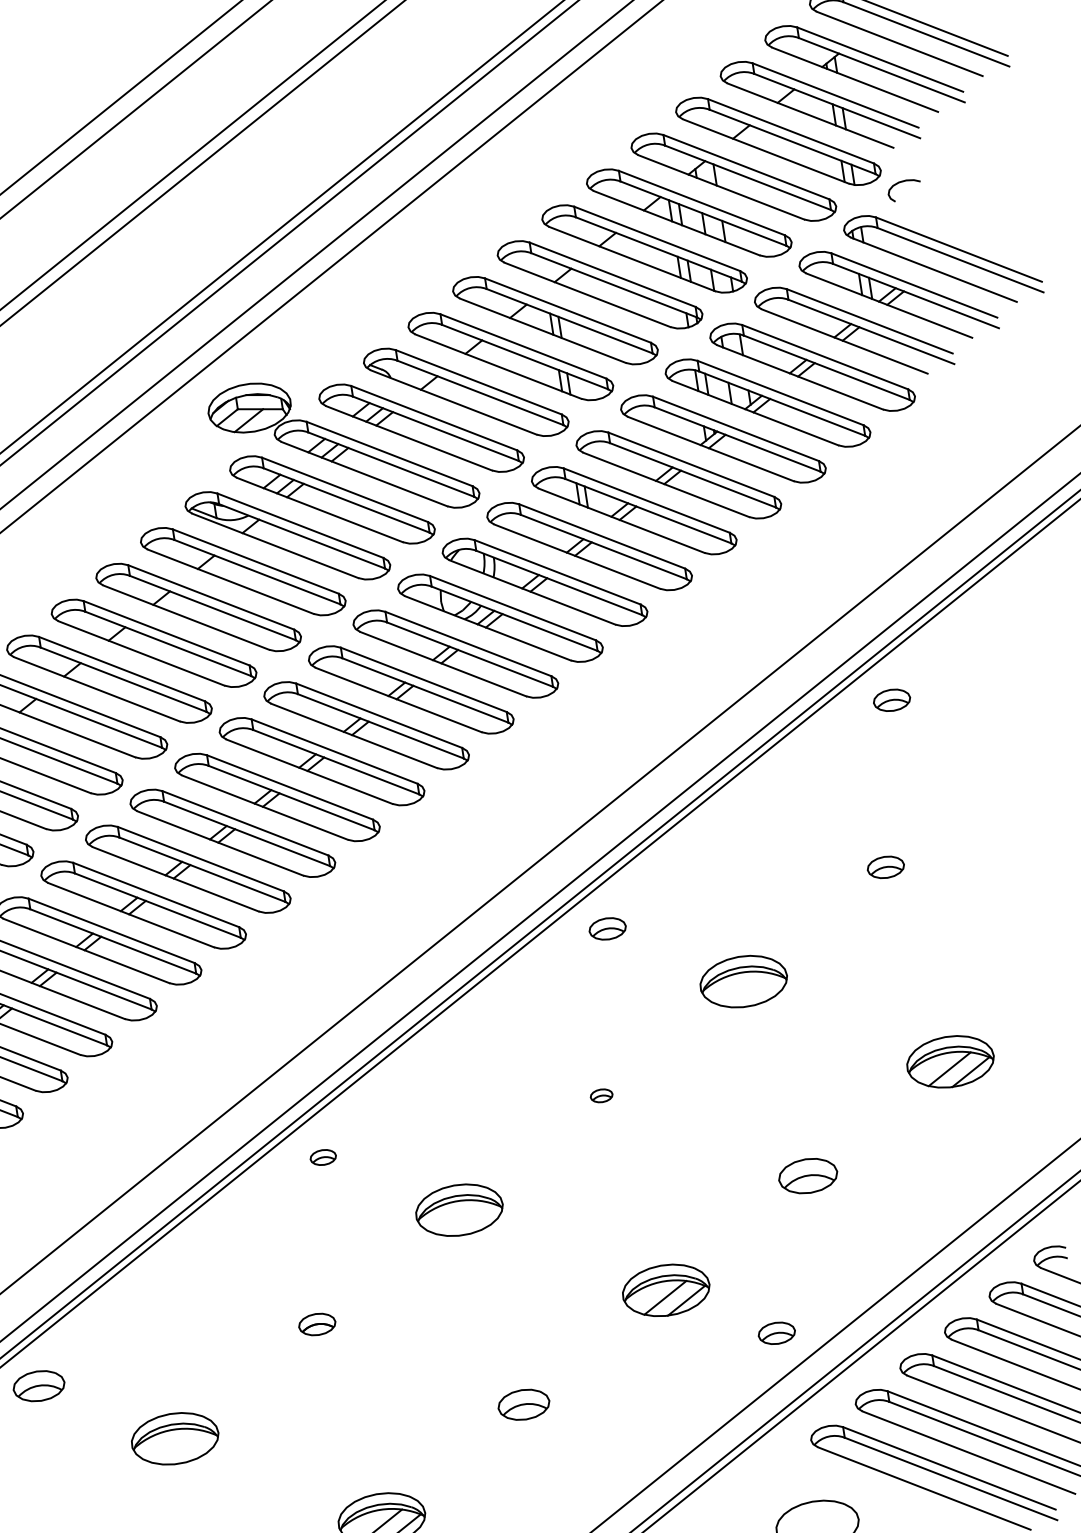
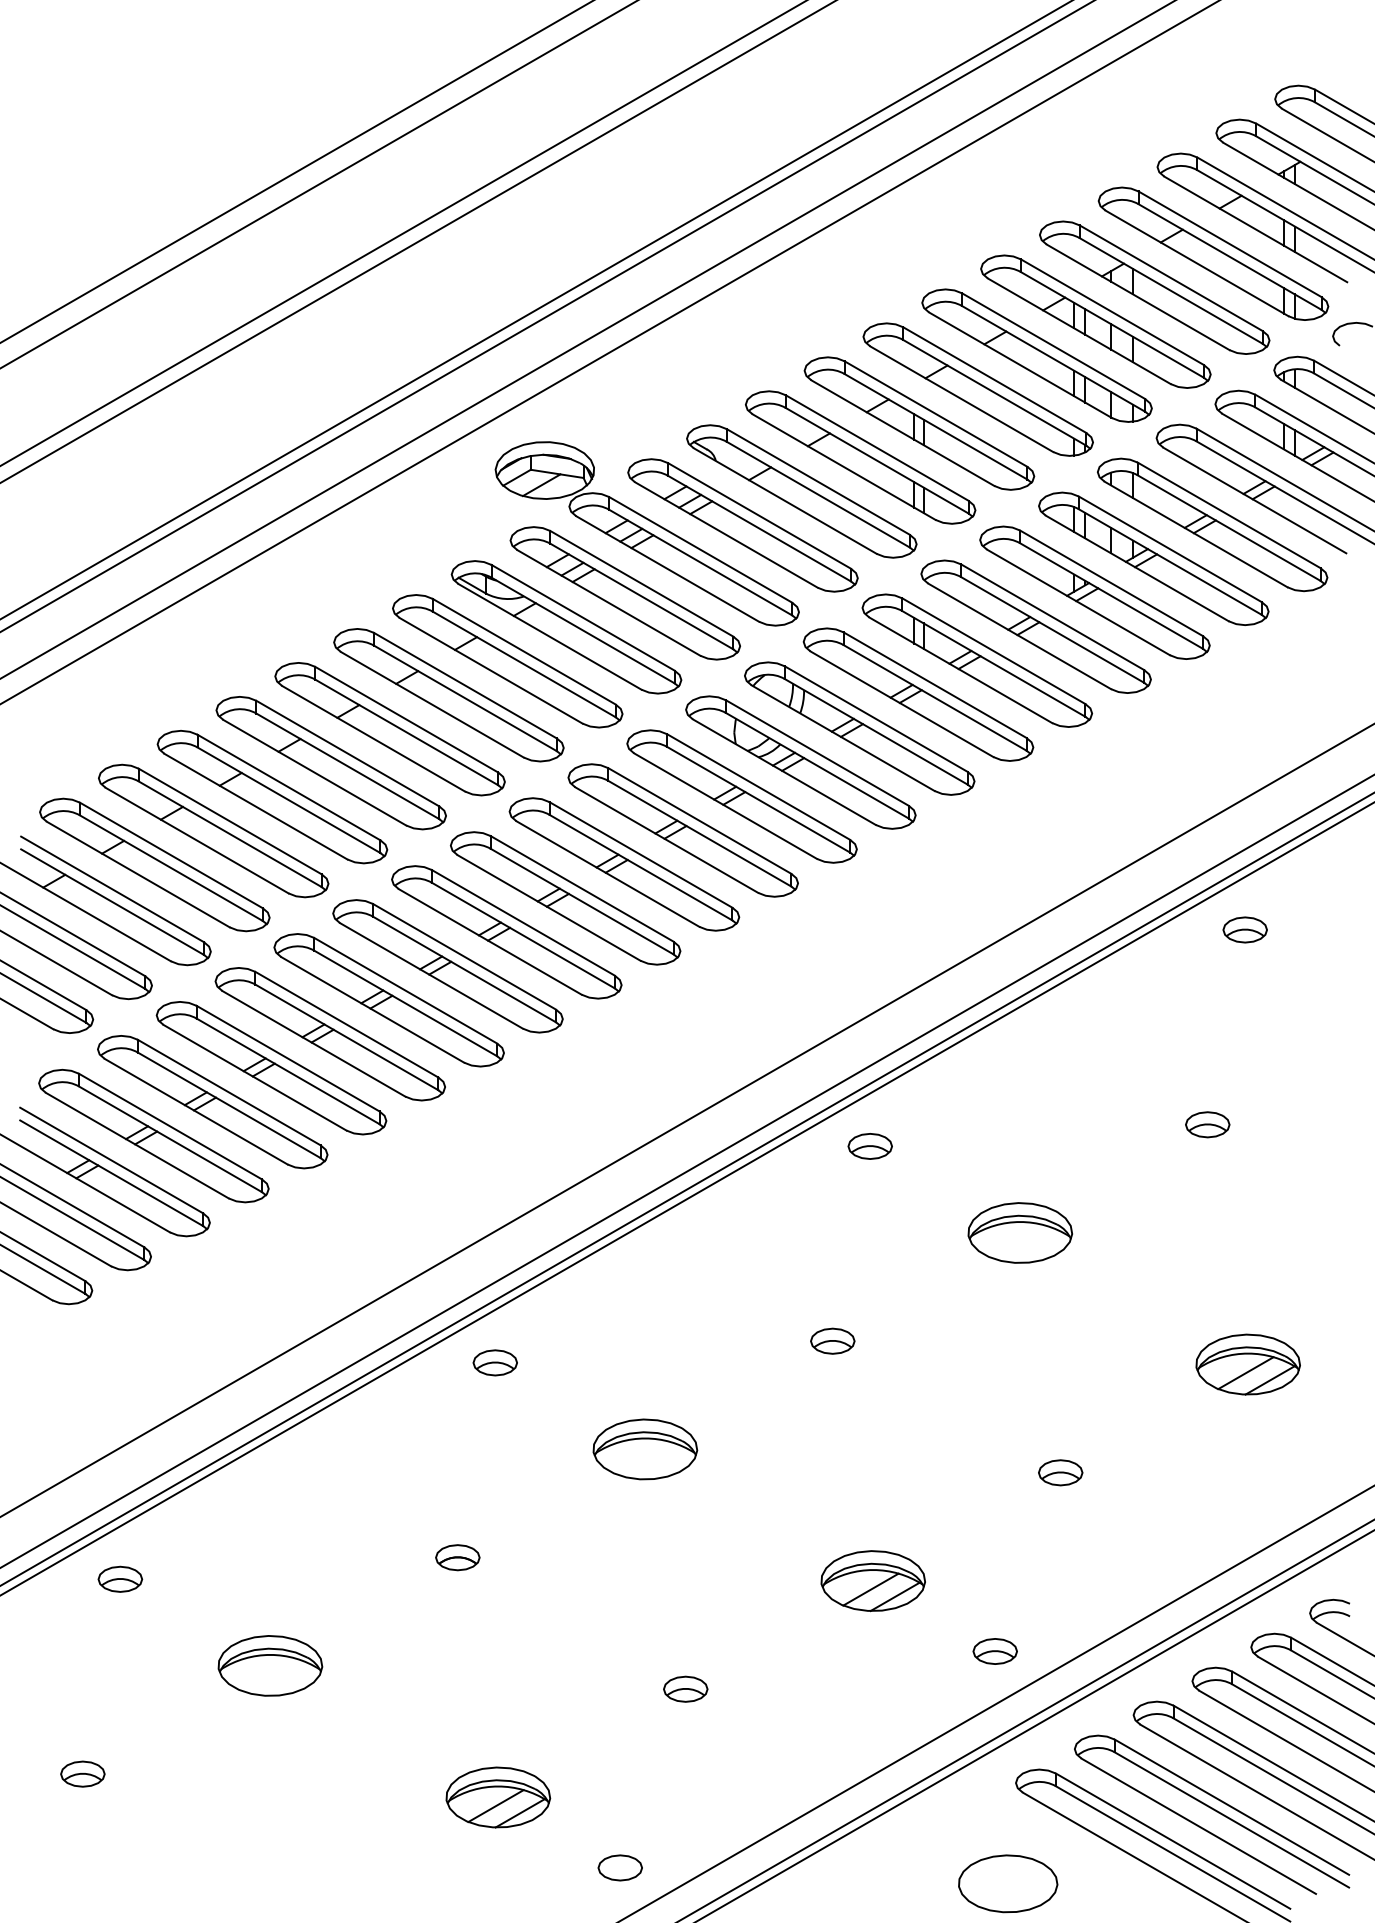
part: (601, 1095) -> (832, 1340), size x1.67
part: (322, 1157) -> (494, 1362), size x1.43
part: (808, 1175) -> (1060, 1472), size x0.62
part: (39, 1385) -> (120, 1578), size x0.71
part: (523, 1404) -> (685, 1688), size x0.71

